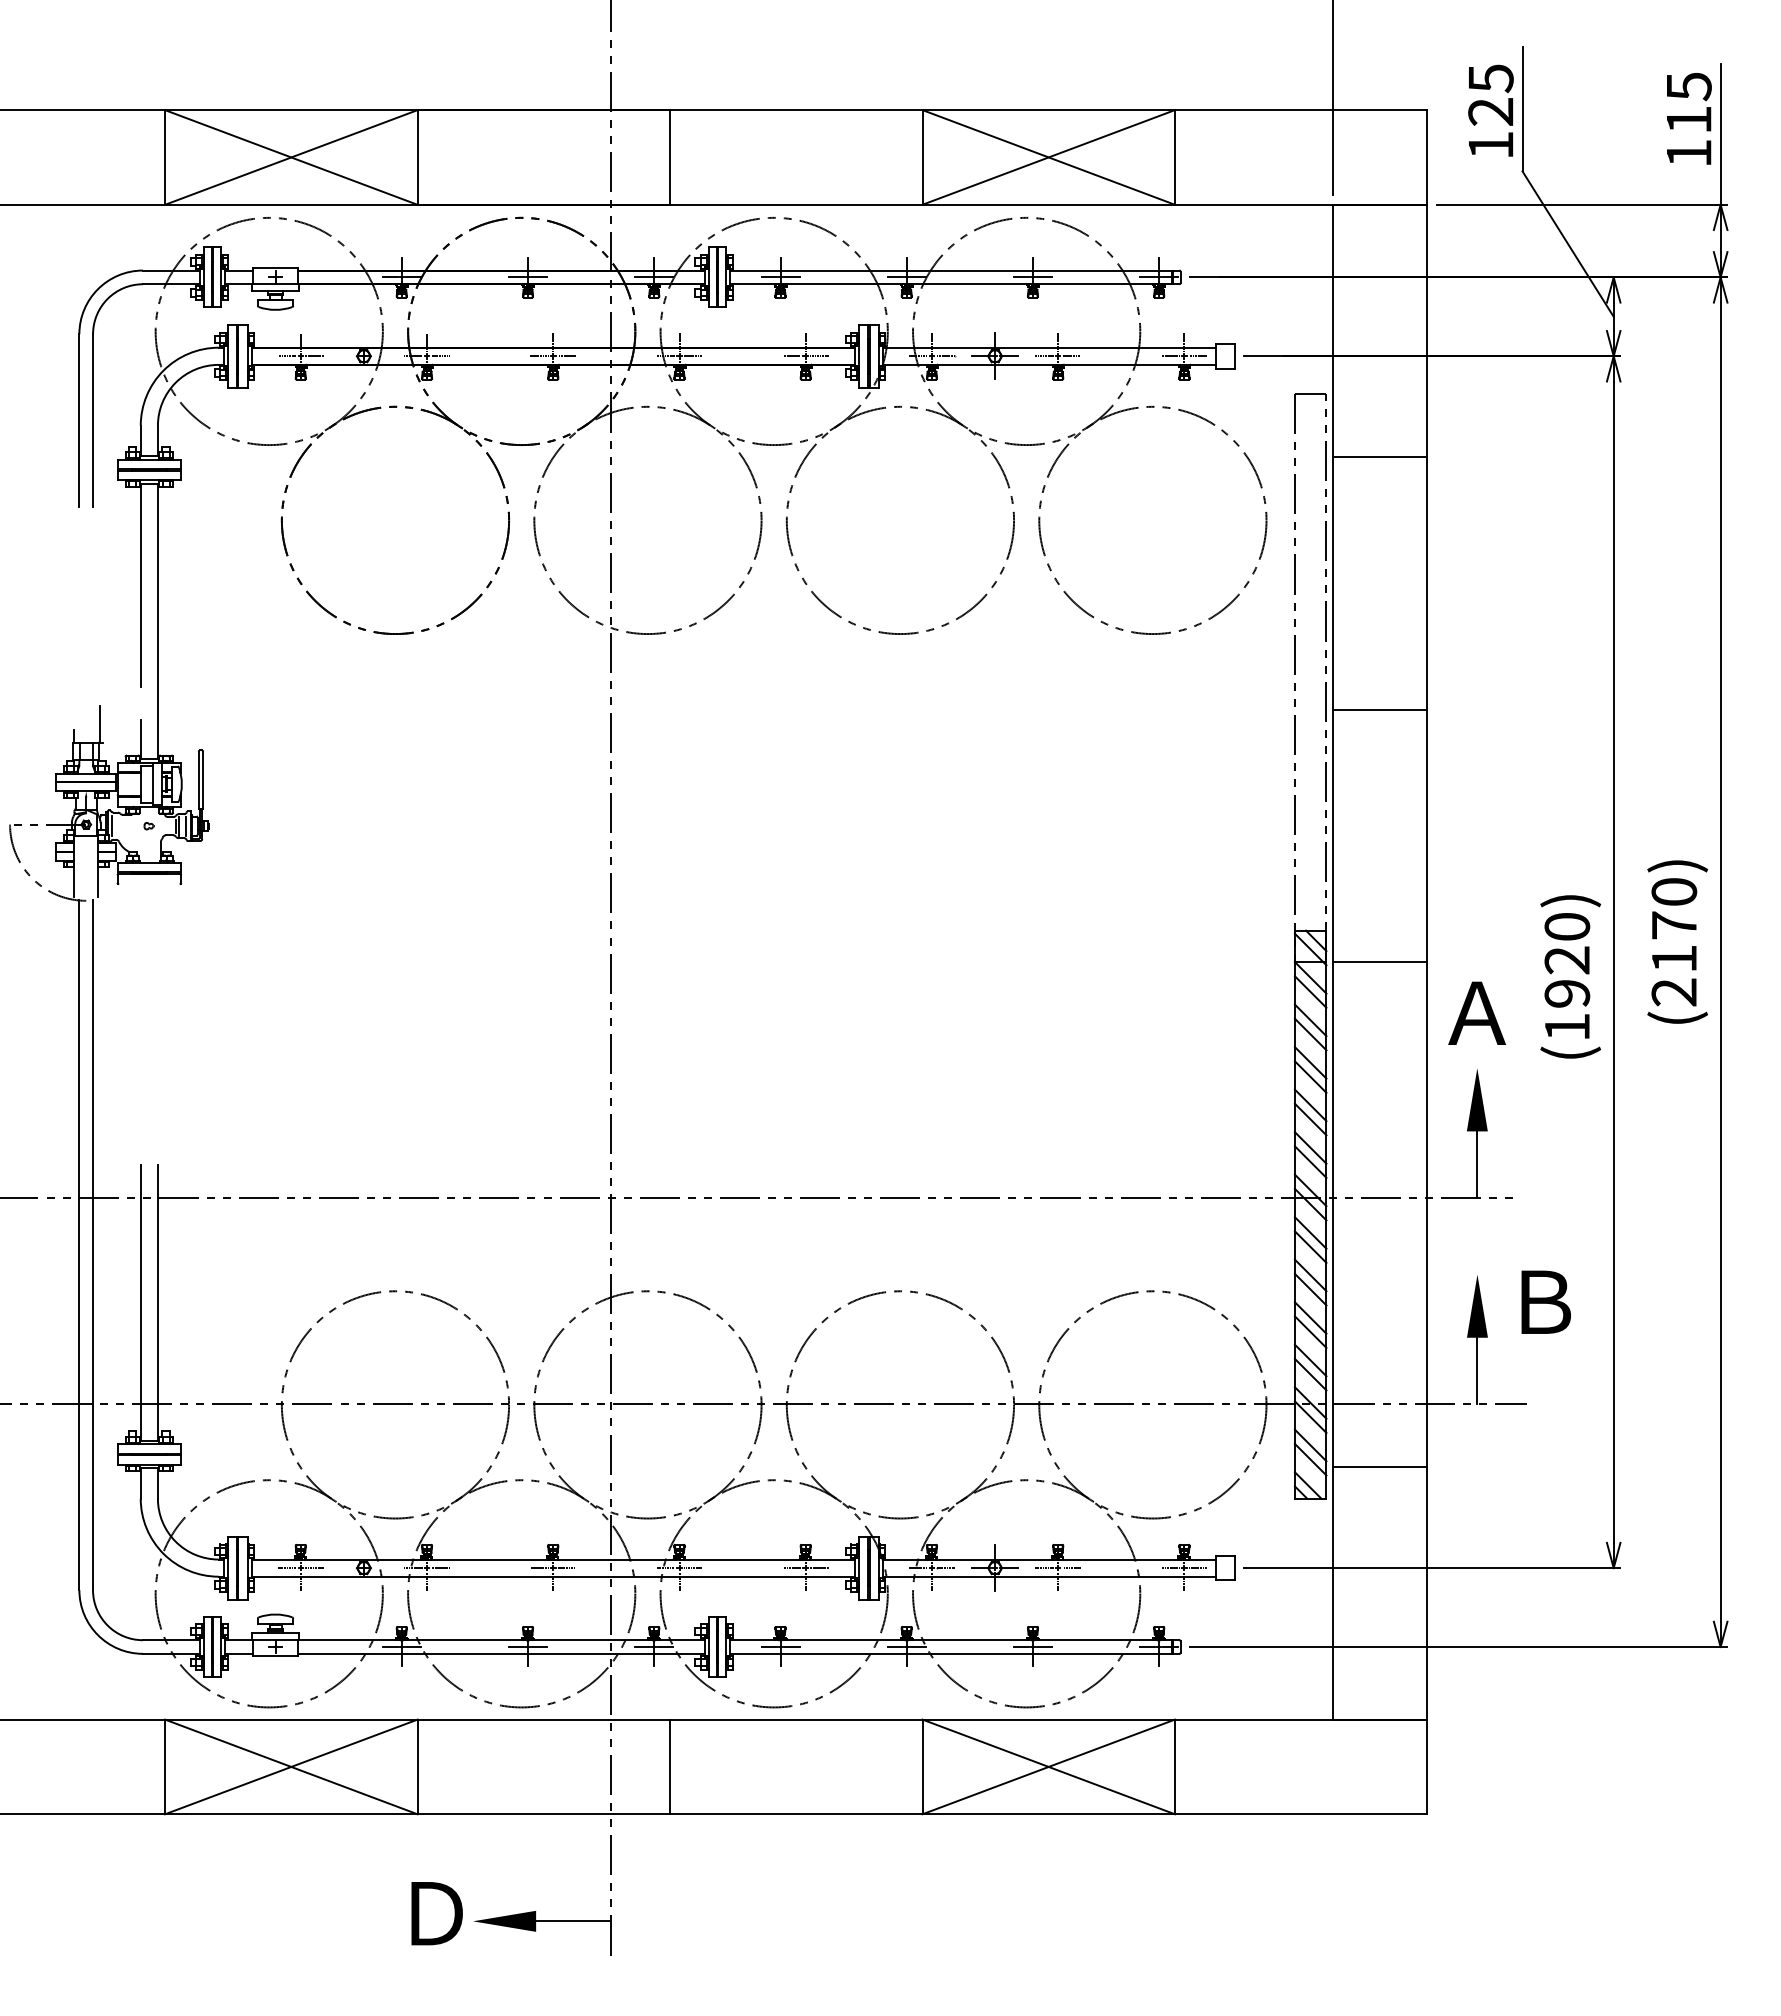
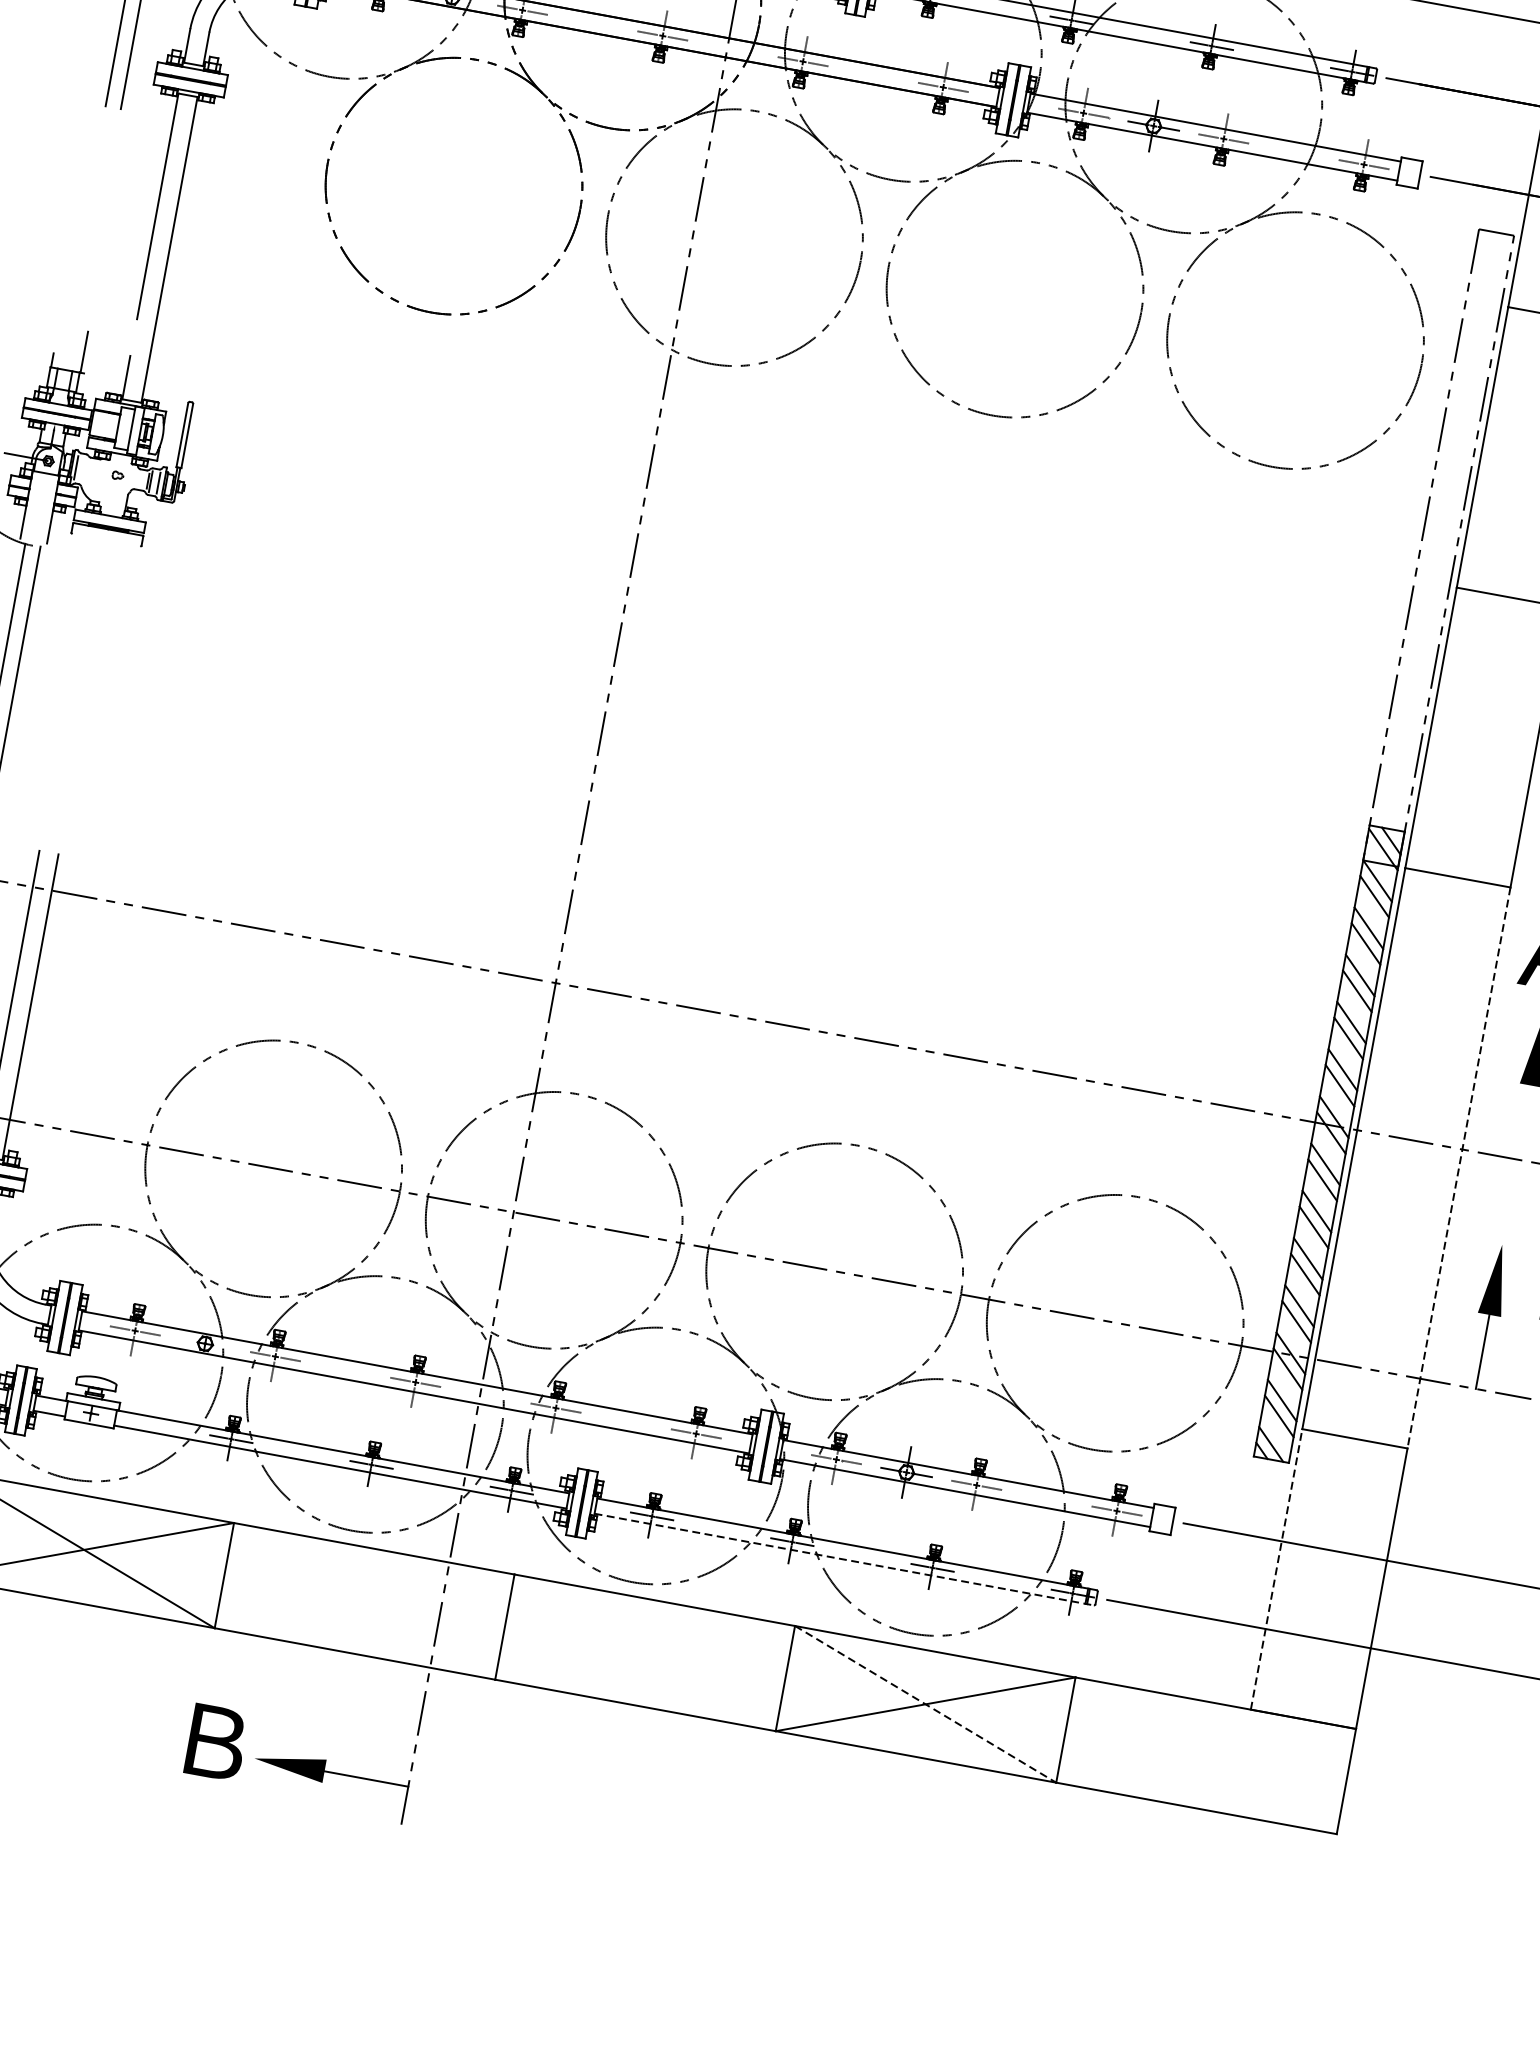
line: (1477, 1164) -> (1524, 1122), removed
line: (1427, 1215) -> (1458, 1168), solid -> dashed
line: (1332, 1592) -> (1276, 1568), solid -> dashed
line: (954, 1653) -> (844, 1559), solid -> dashed
line: (1048, 1766) -> (925, 1703), solid -> dashed
text: (436, 1913) -> (215, 1742), Ｄ -> Ｂ

